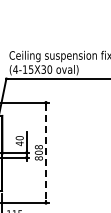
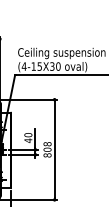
line: (46, 152) -> (55, 149), dashed -> solid

